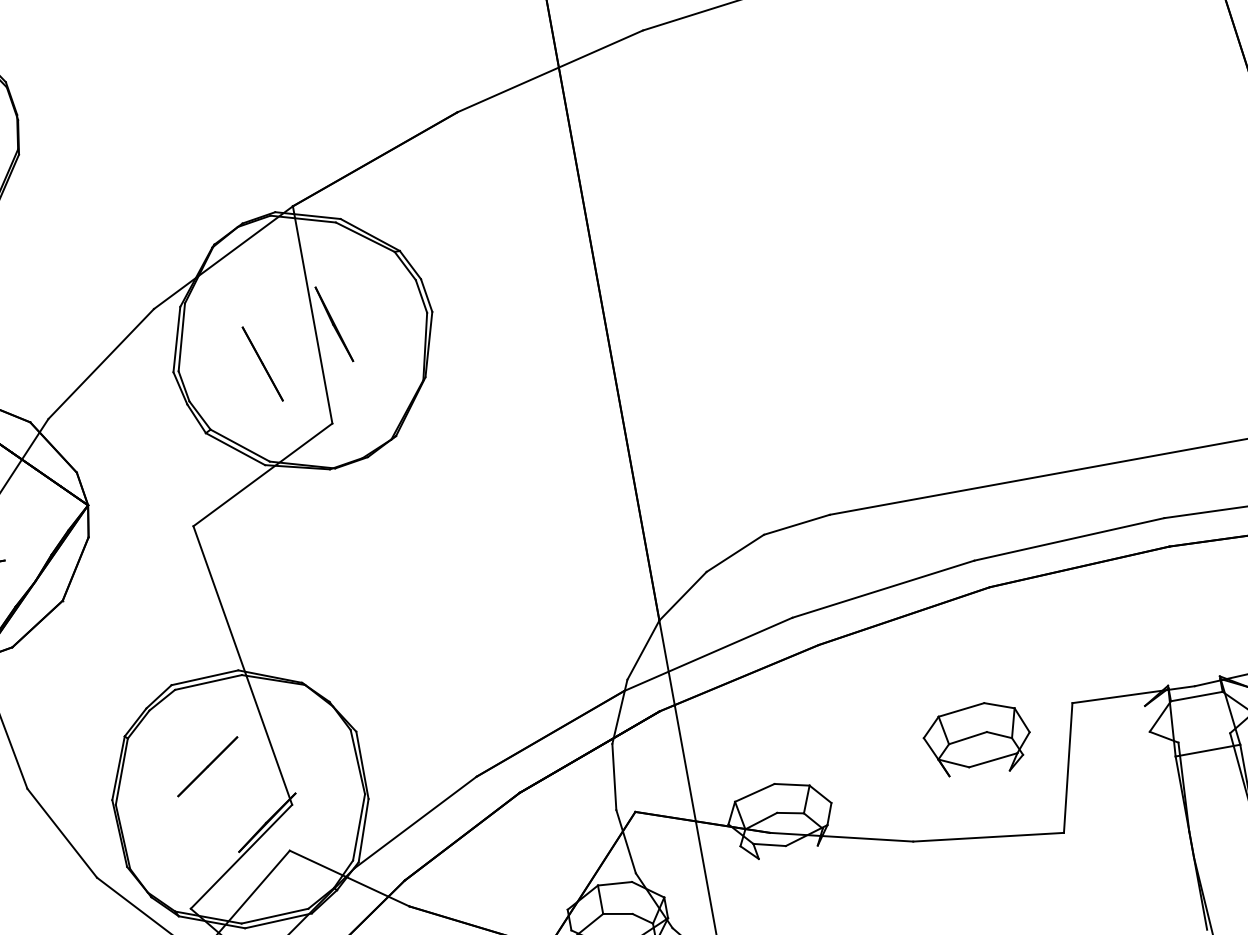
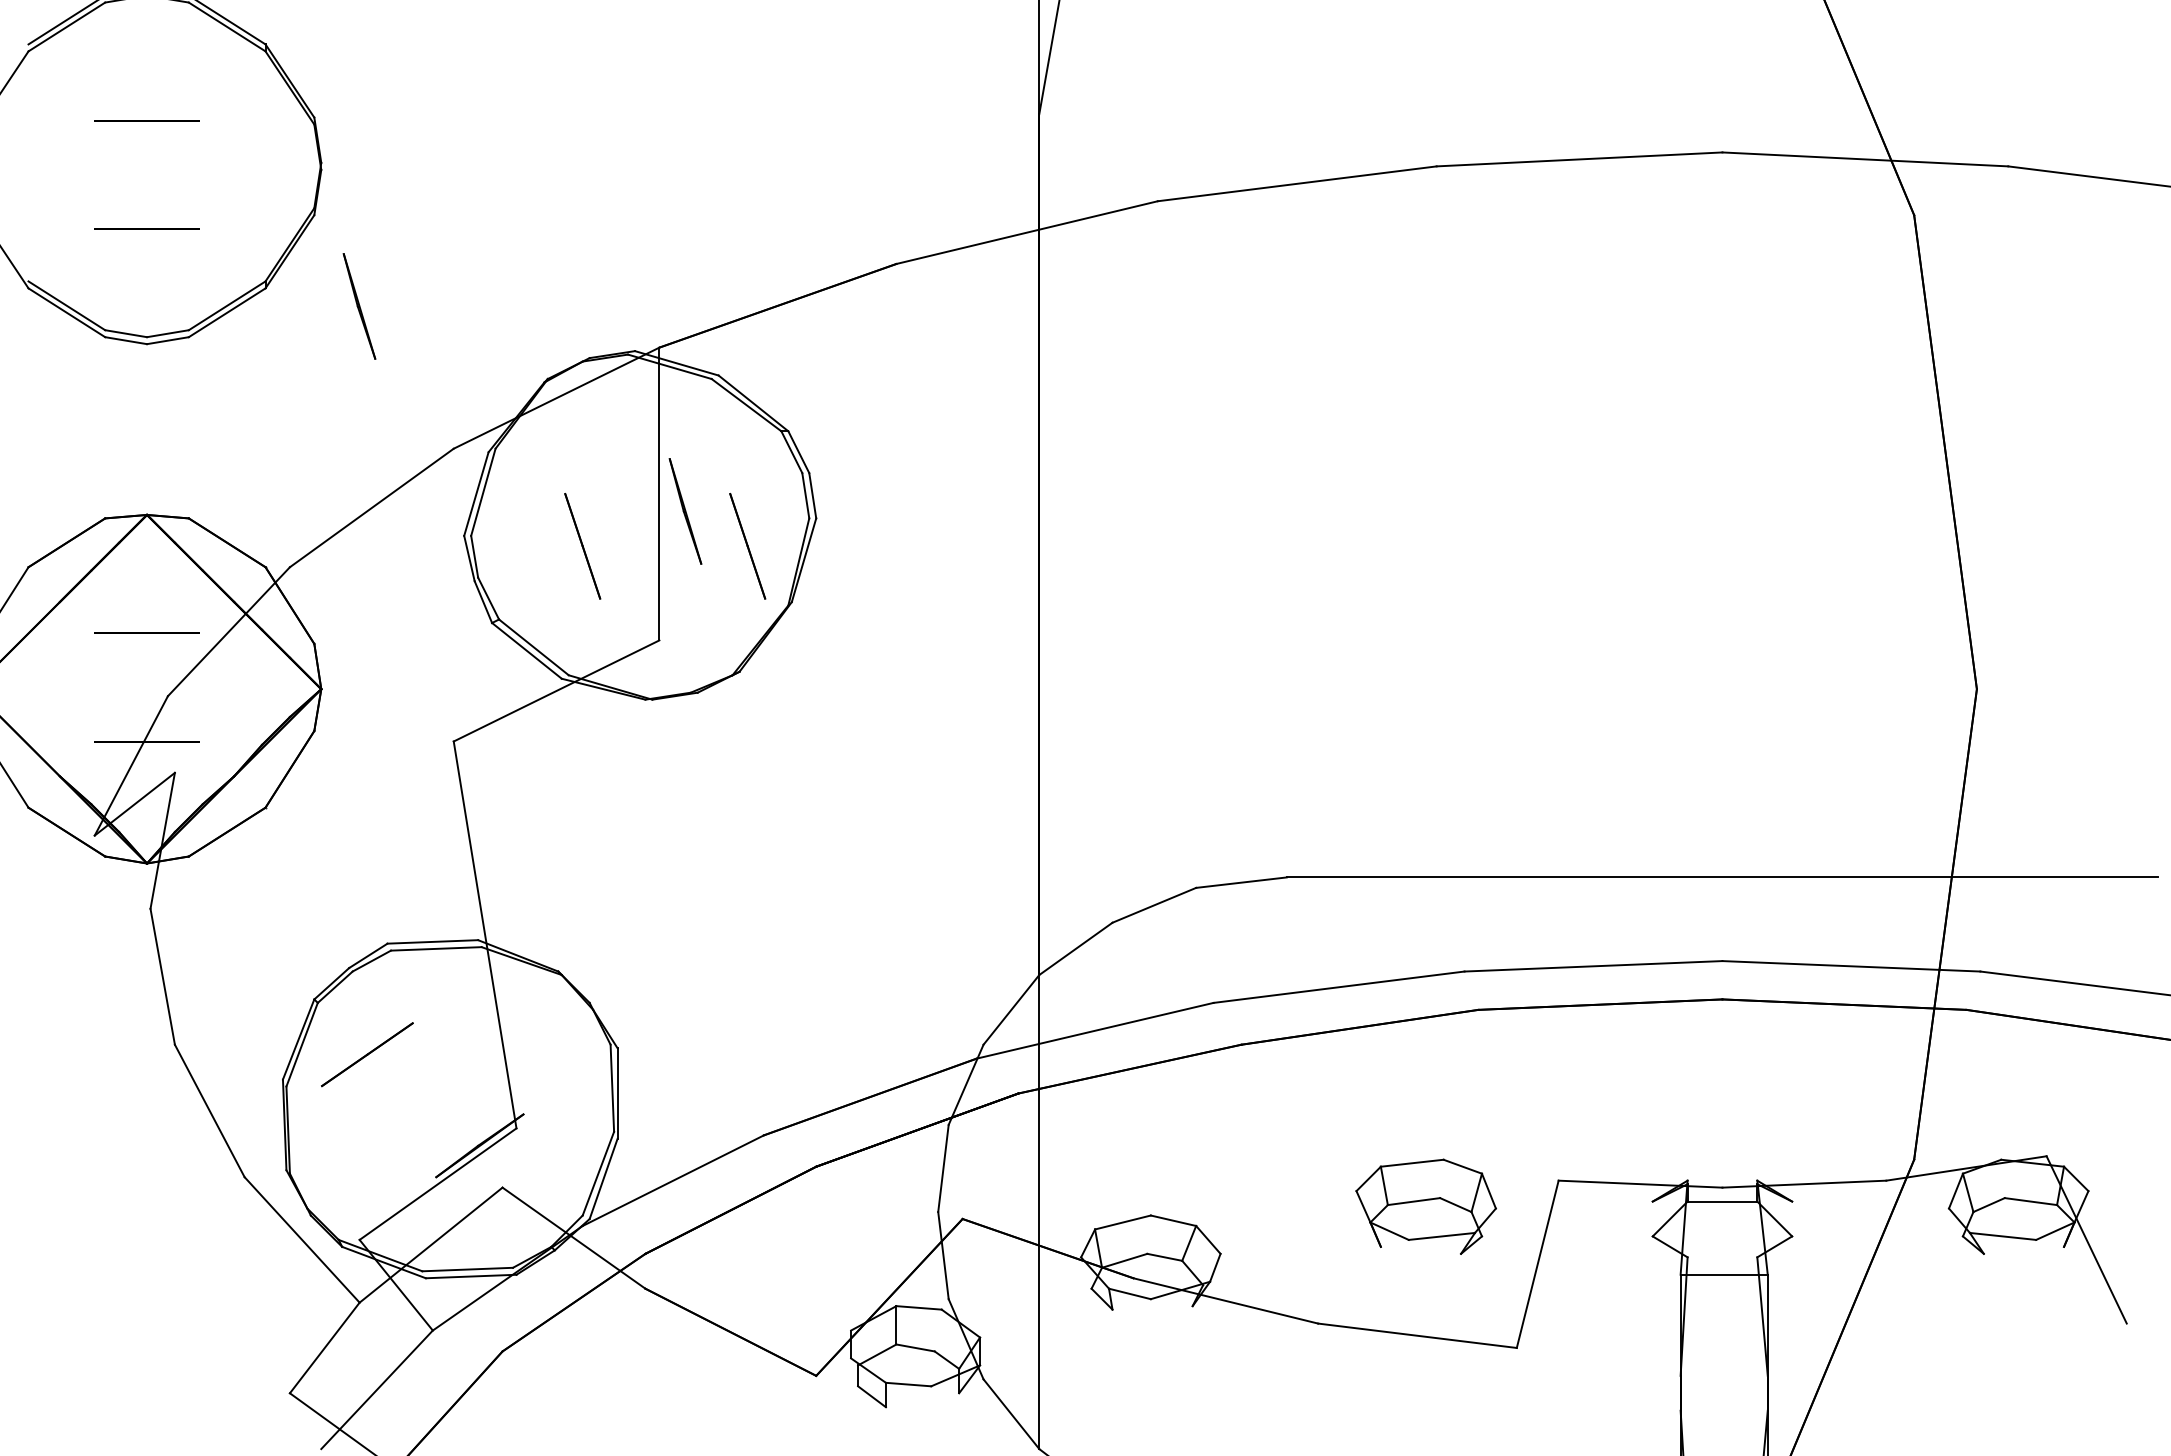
line: (64, 216) -> (359, 306), added
line: (385, 341) -> (747, 546), added
line: (207, 766) -> (367, 1054), moved

